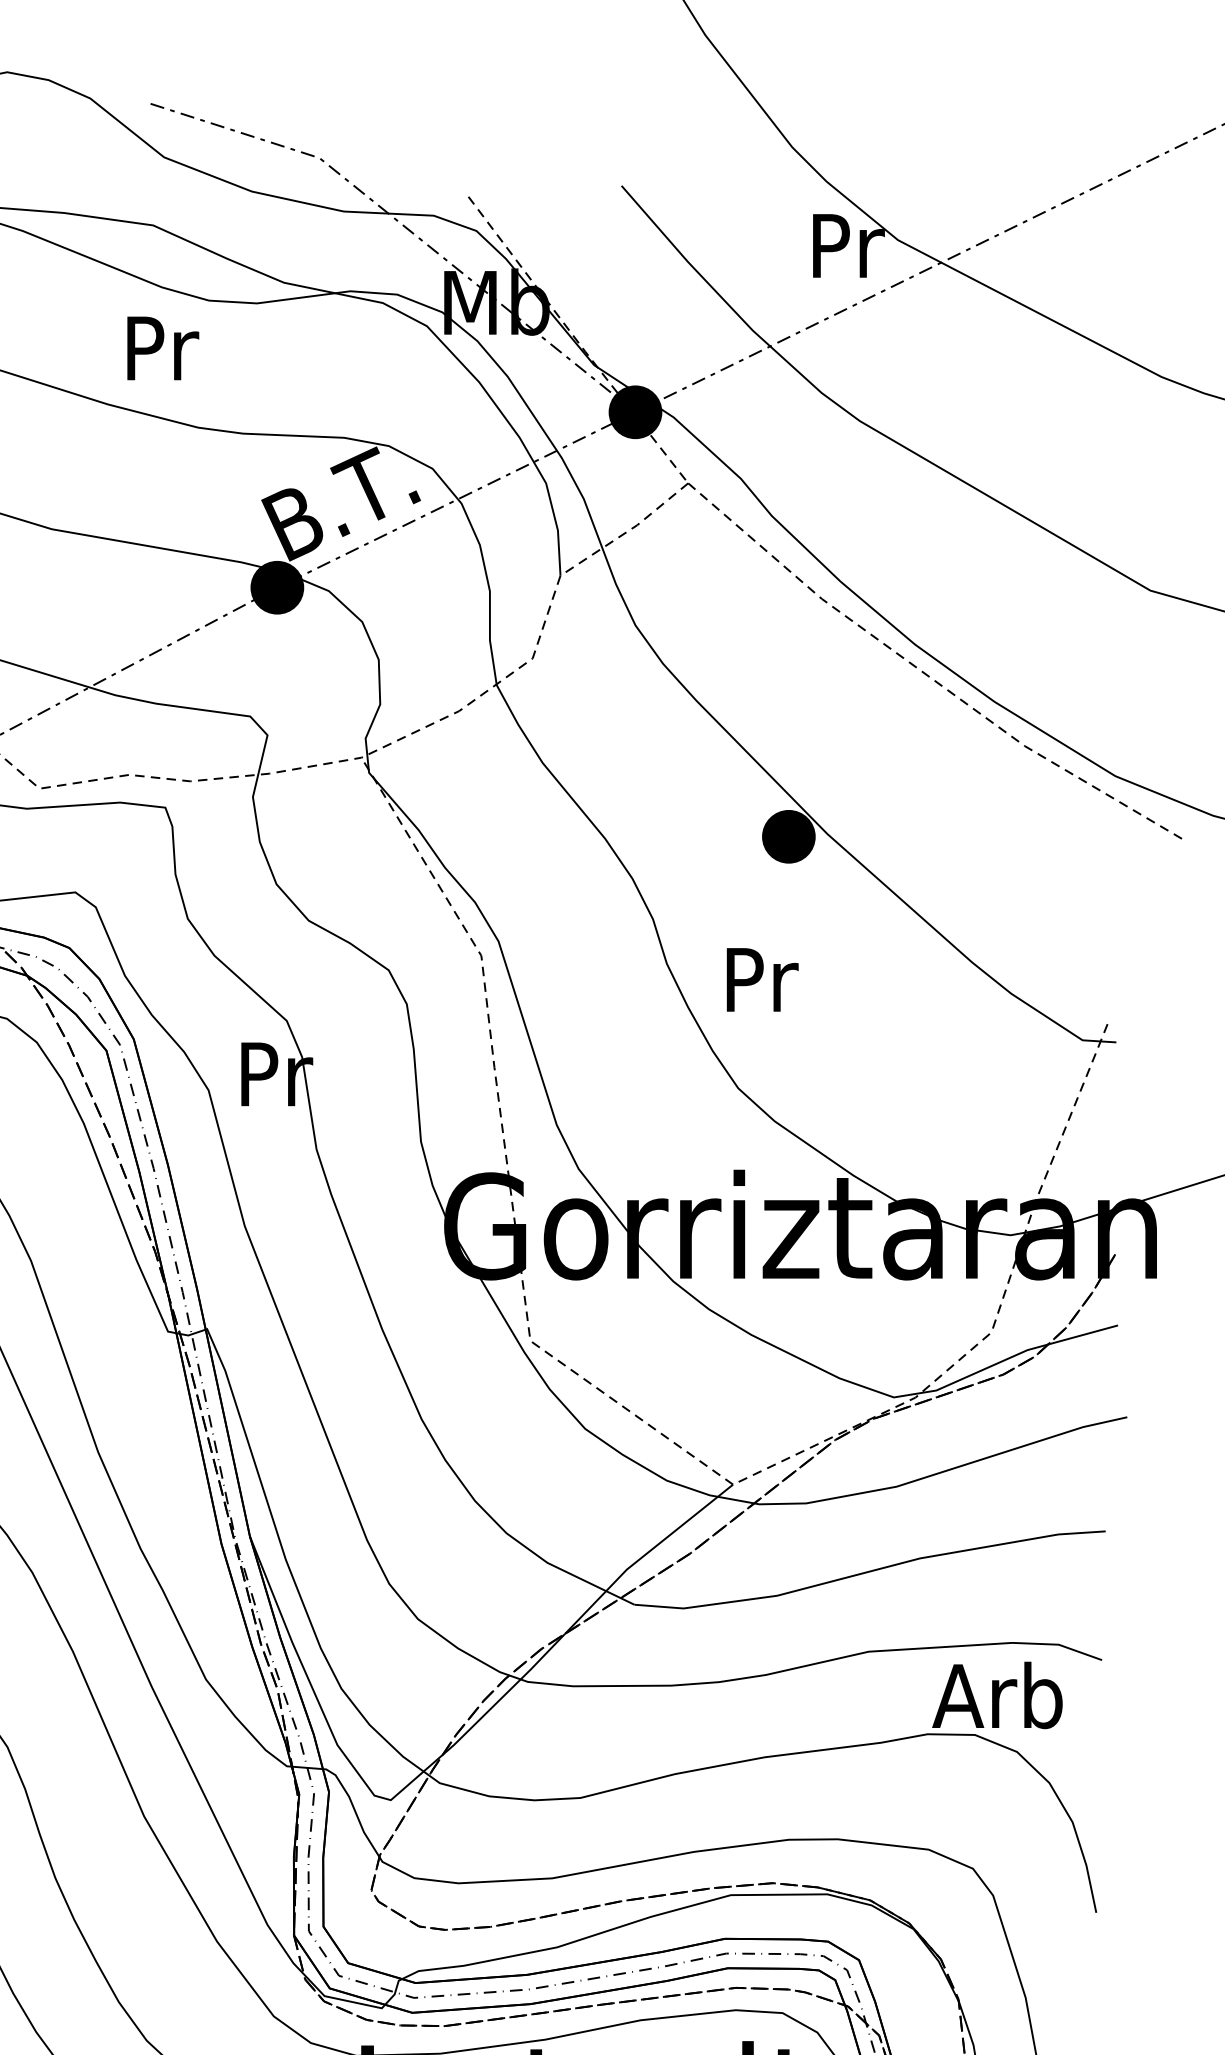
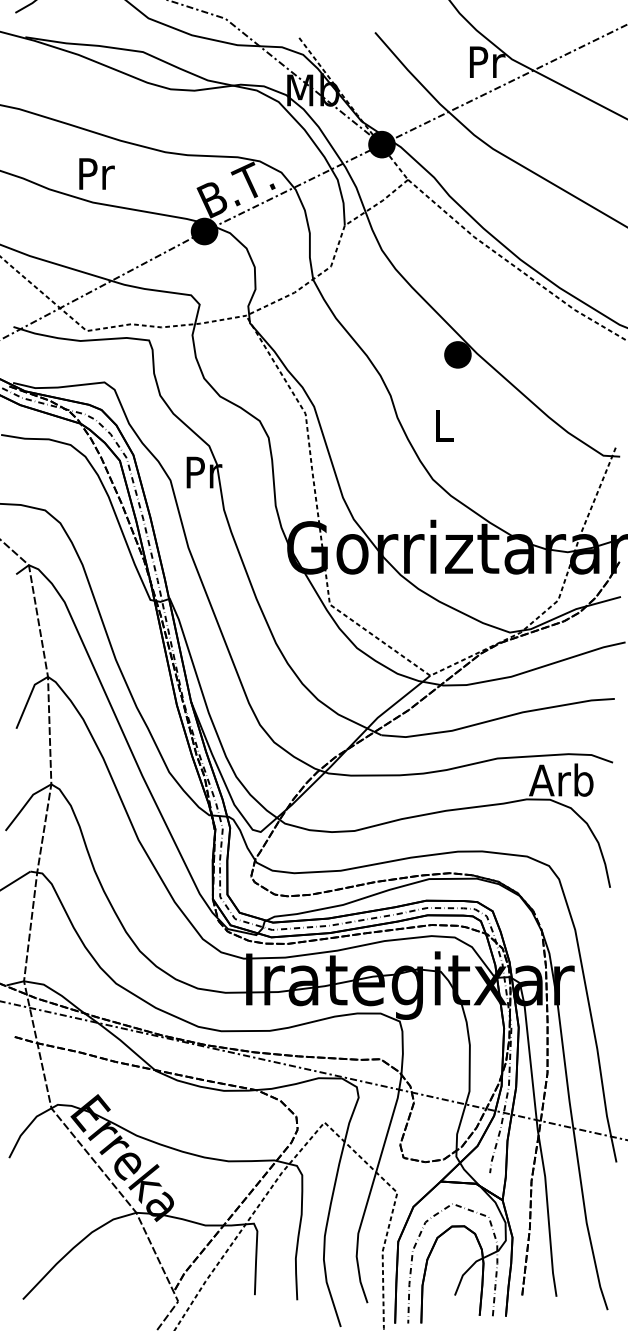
text: (162, 347) -> (96, 173), moved
text: (761, 979) -> (444, 425), Pr -> L

